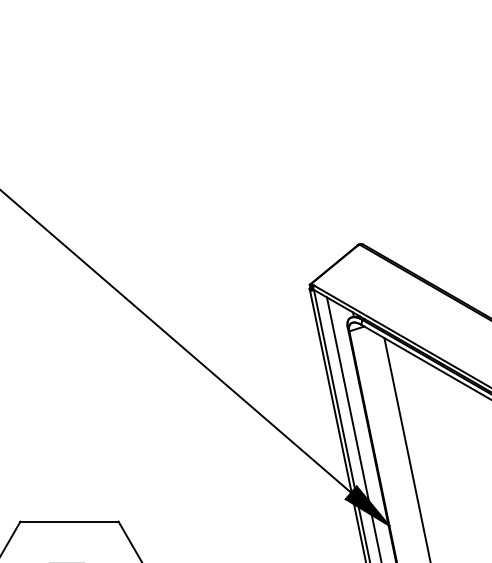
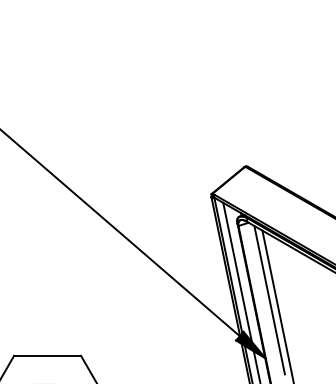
line: (394, 439) -> (269, 299), added

